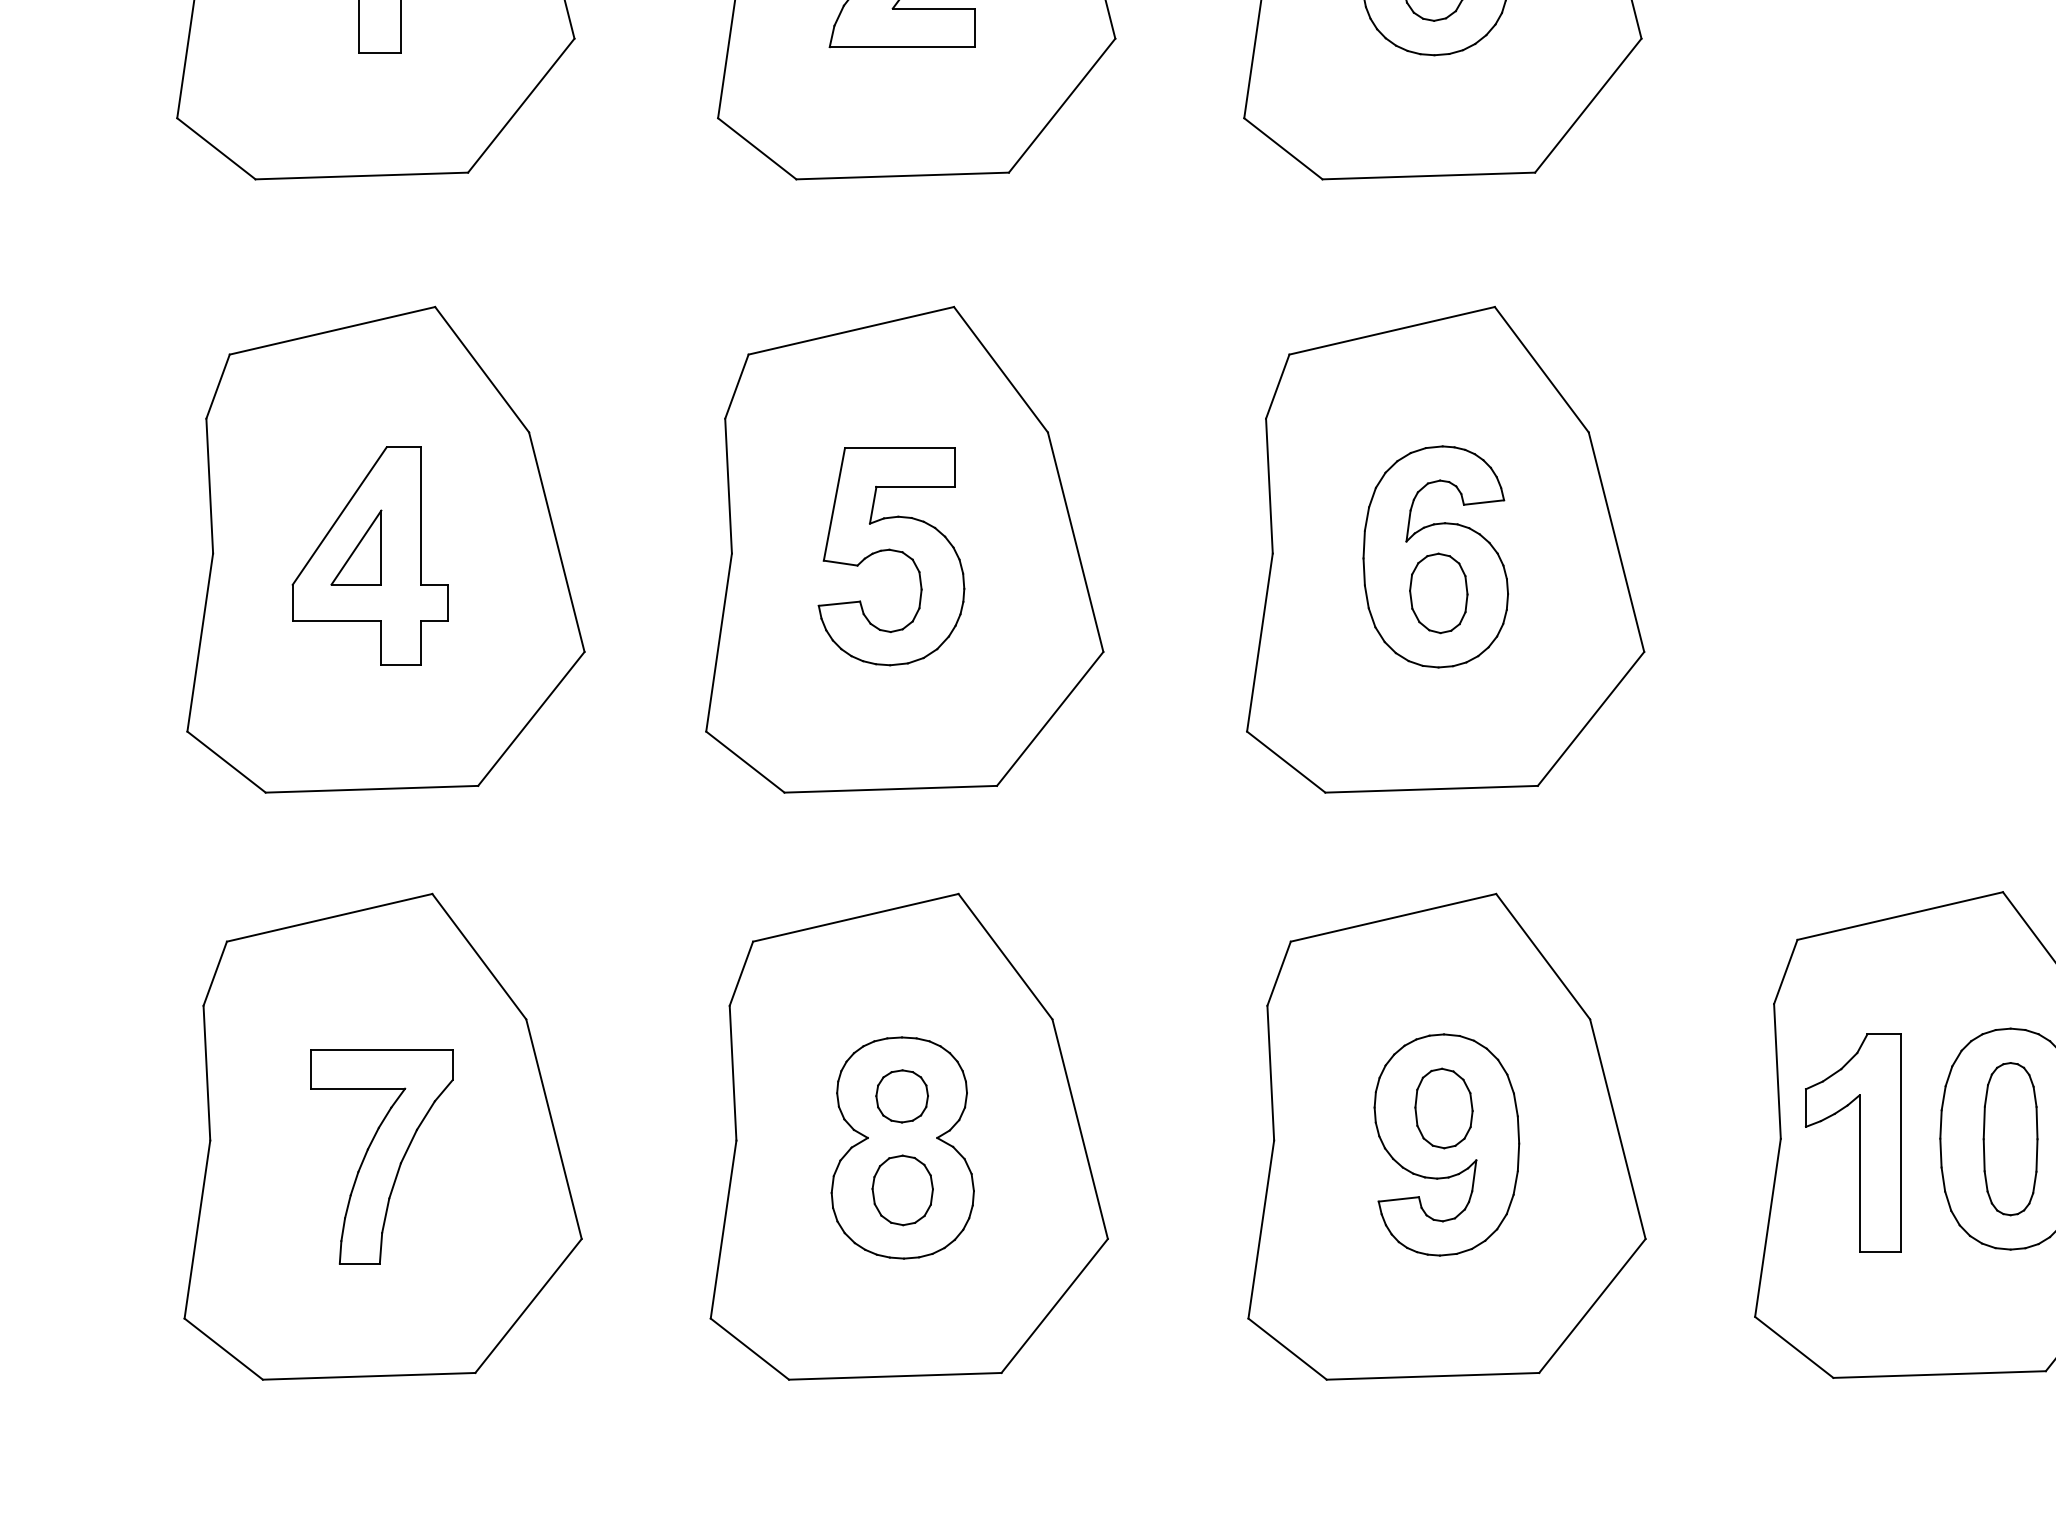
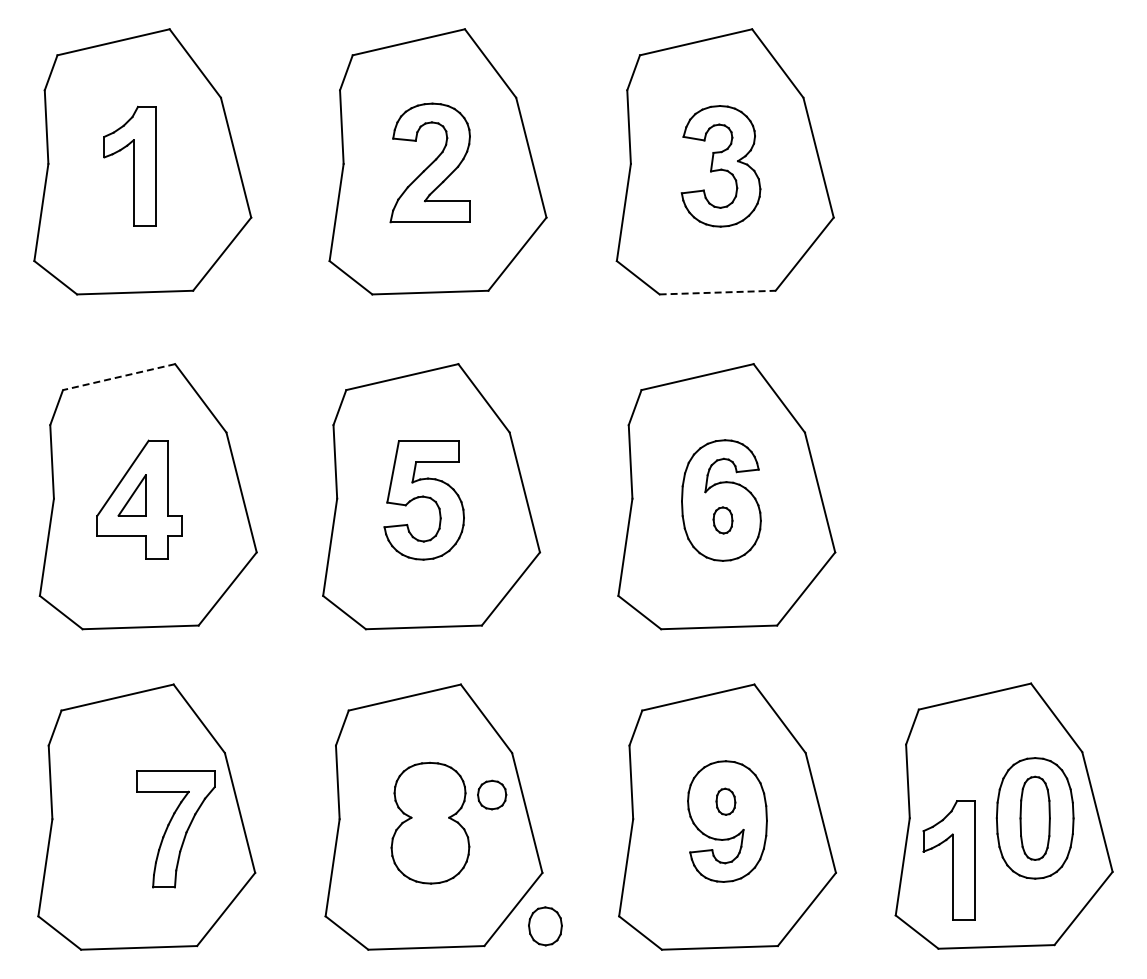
line: (1430, 175) -> (718, 292), solid -> dashed
line: (333, 331) -> (119, 377), solid -> dashed
part: (1437, 593) -> (722, 520), size x0.6
part: (902, 1095) -> (492, 794), moved
part: (1443, 1108) -> (725, 801), size x0.6
part: (1851, 1142) -> (948, 860), moved
part: (380, 1157) -> (175, 829), moved
part: (902, 1190) -> (545, 926), moved

